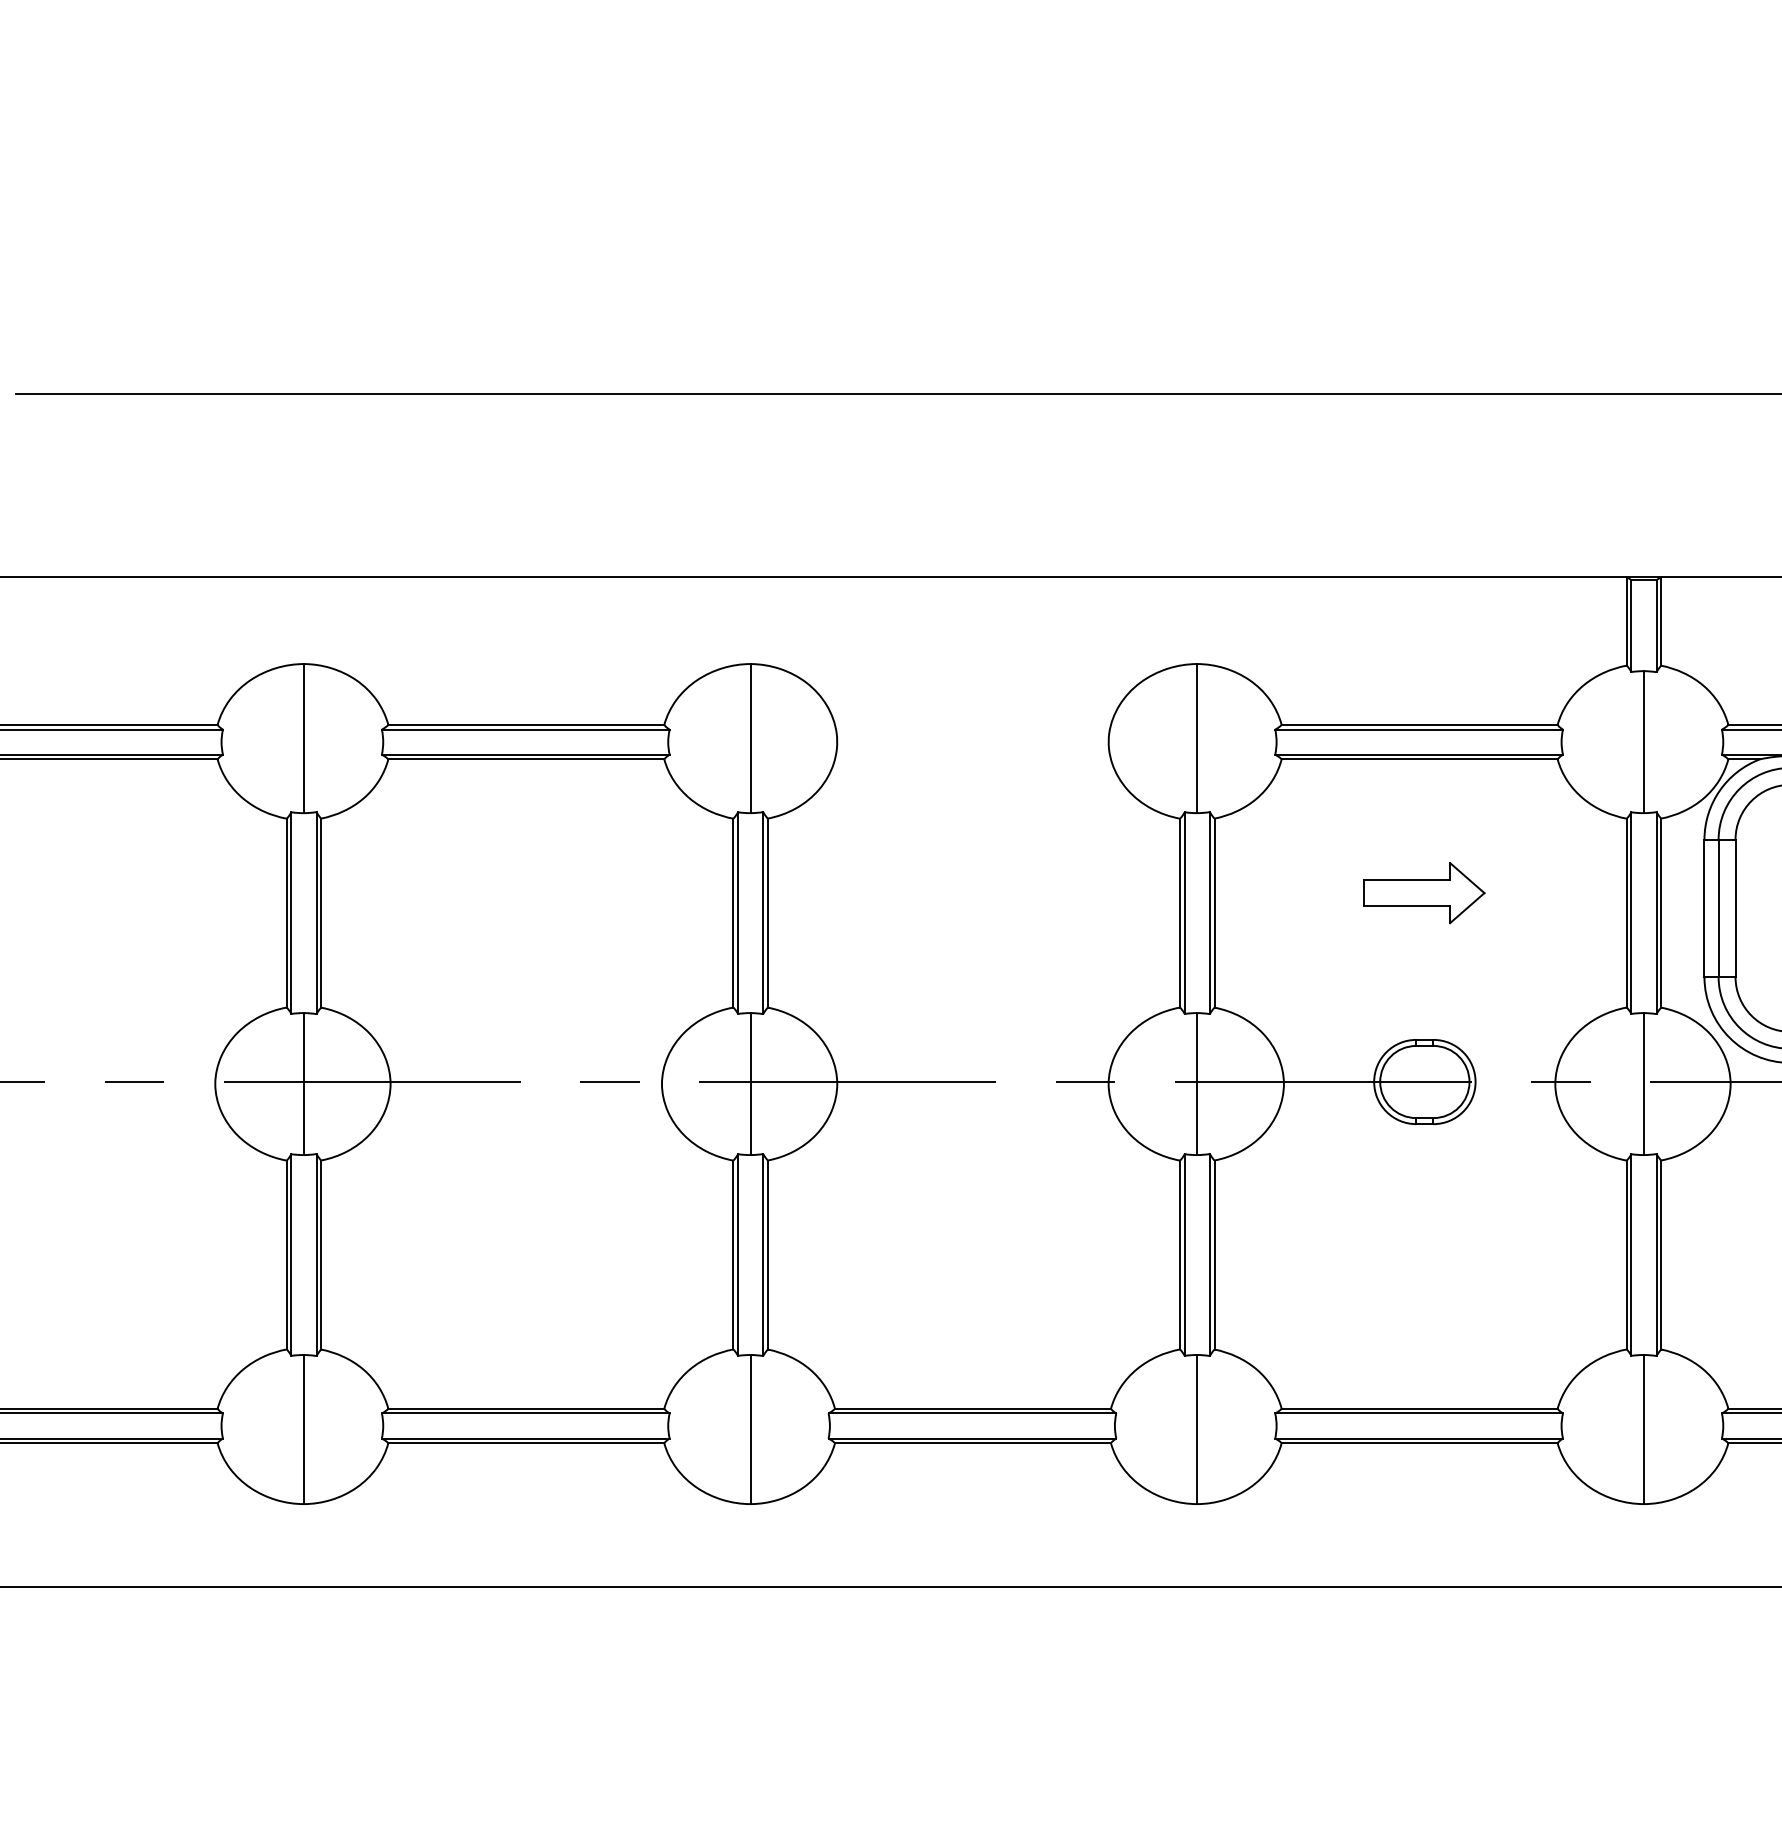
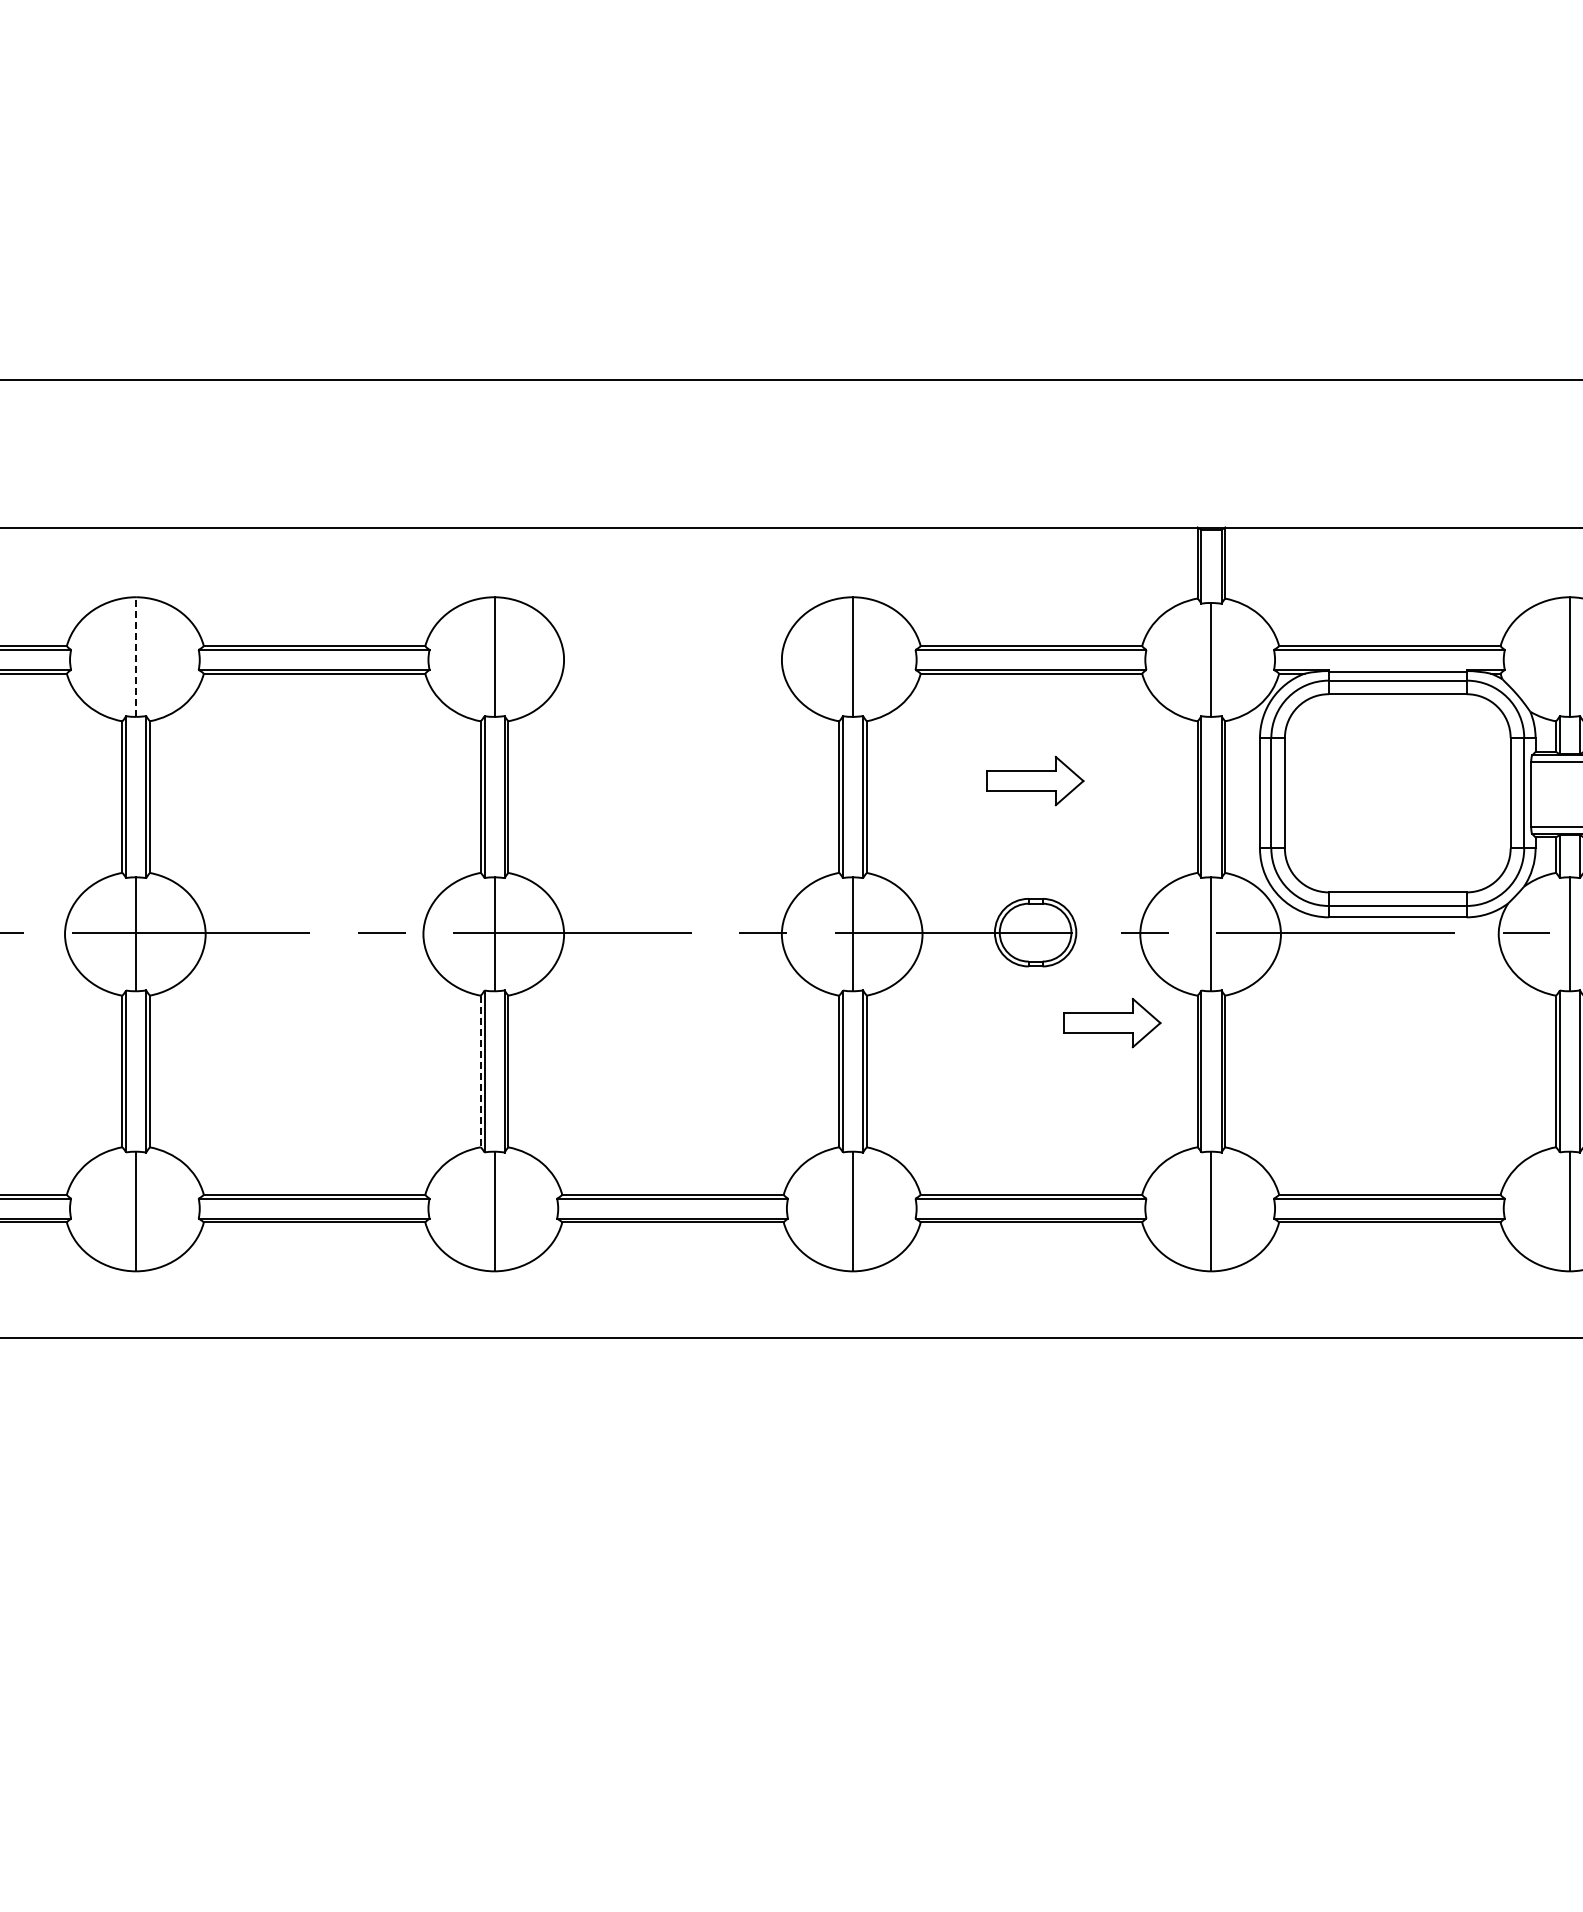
line: (304, 739) -> (136, 657), solid -> dashed
part: (1520, 1193) -> (1112, 1022), added
line: (733, 1255) -> (480, 1071), solid -> dashed

